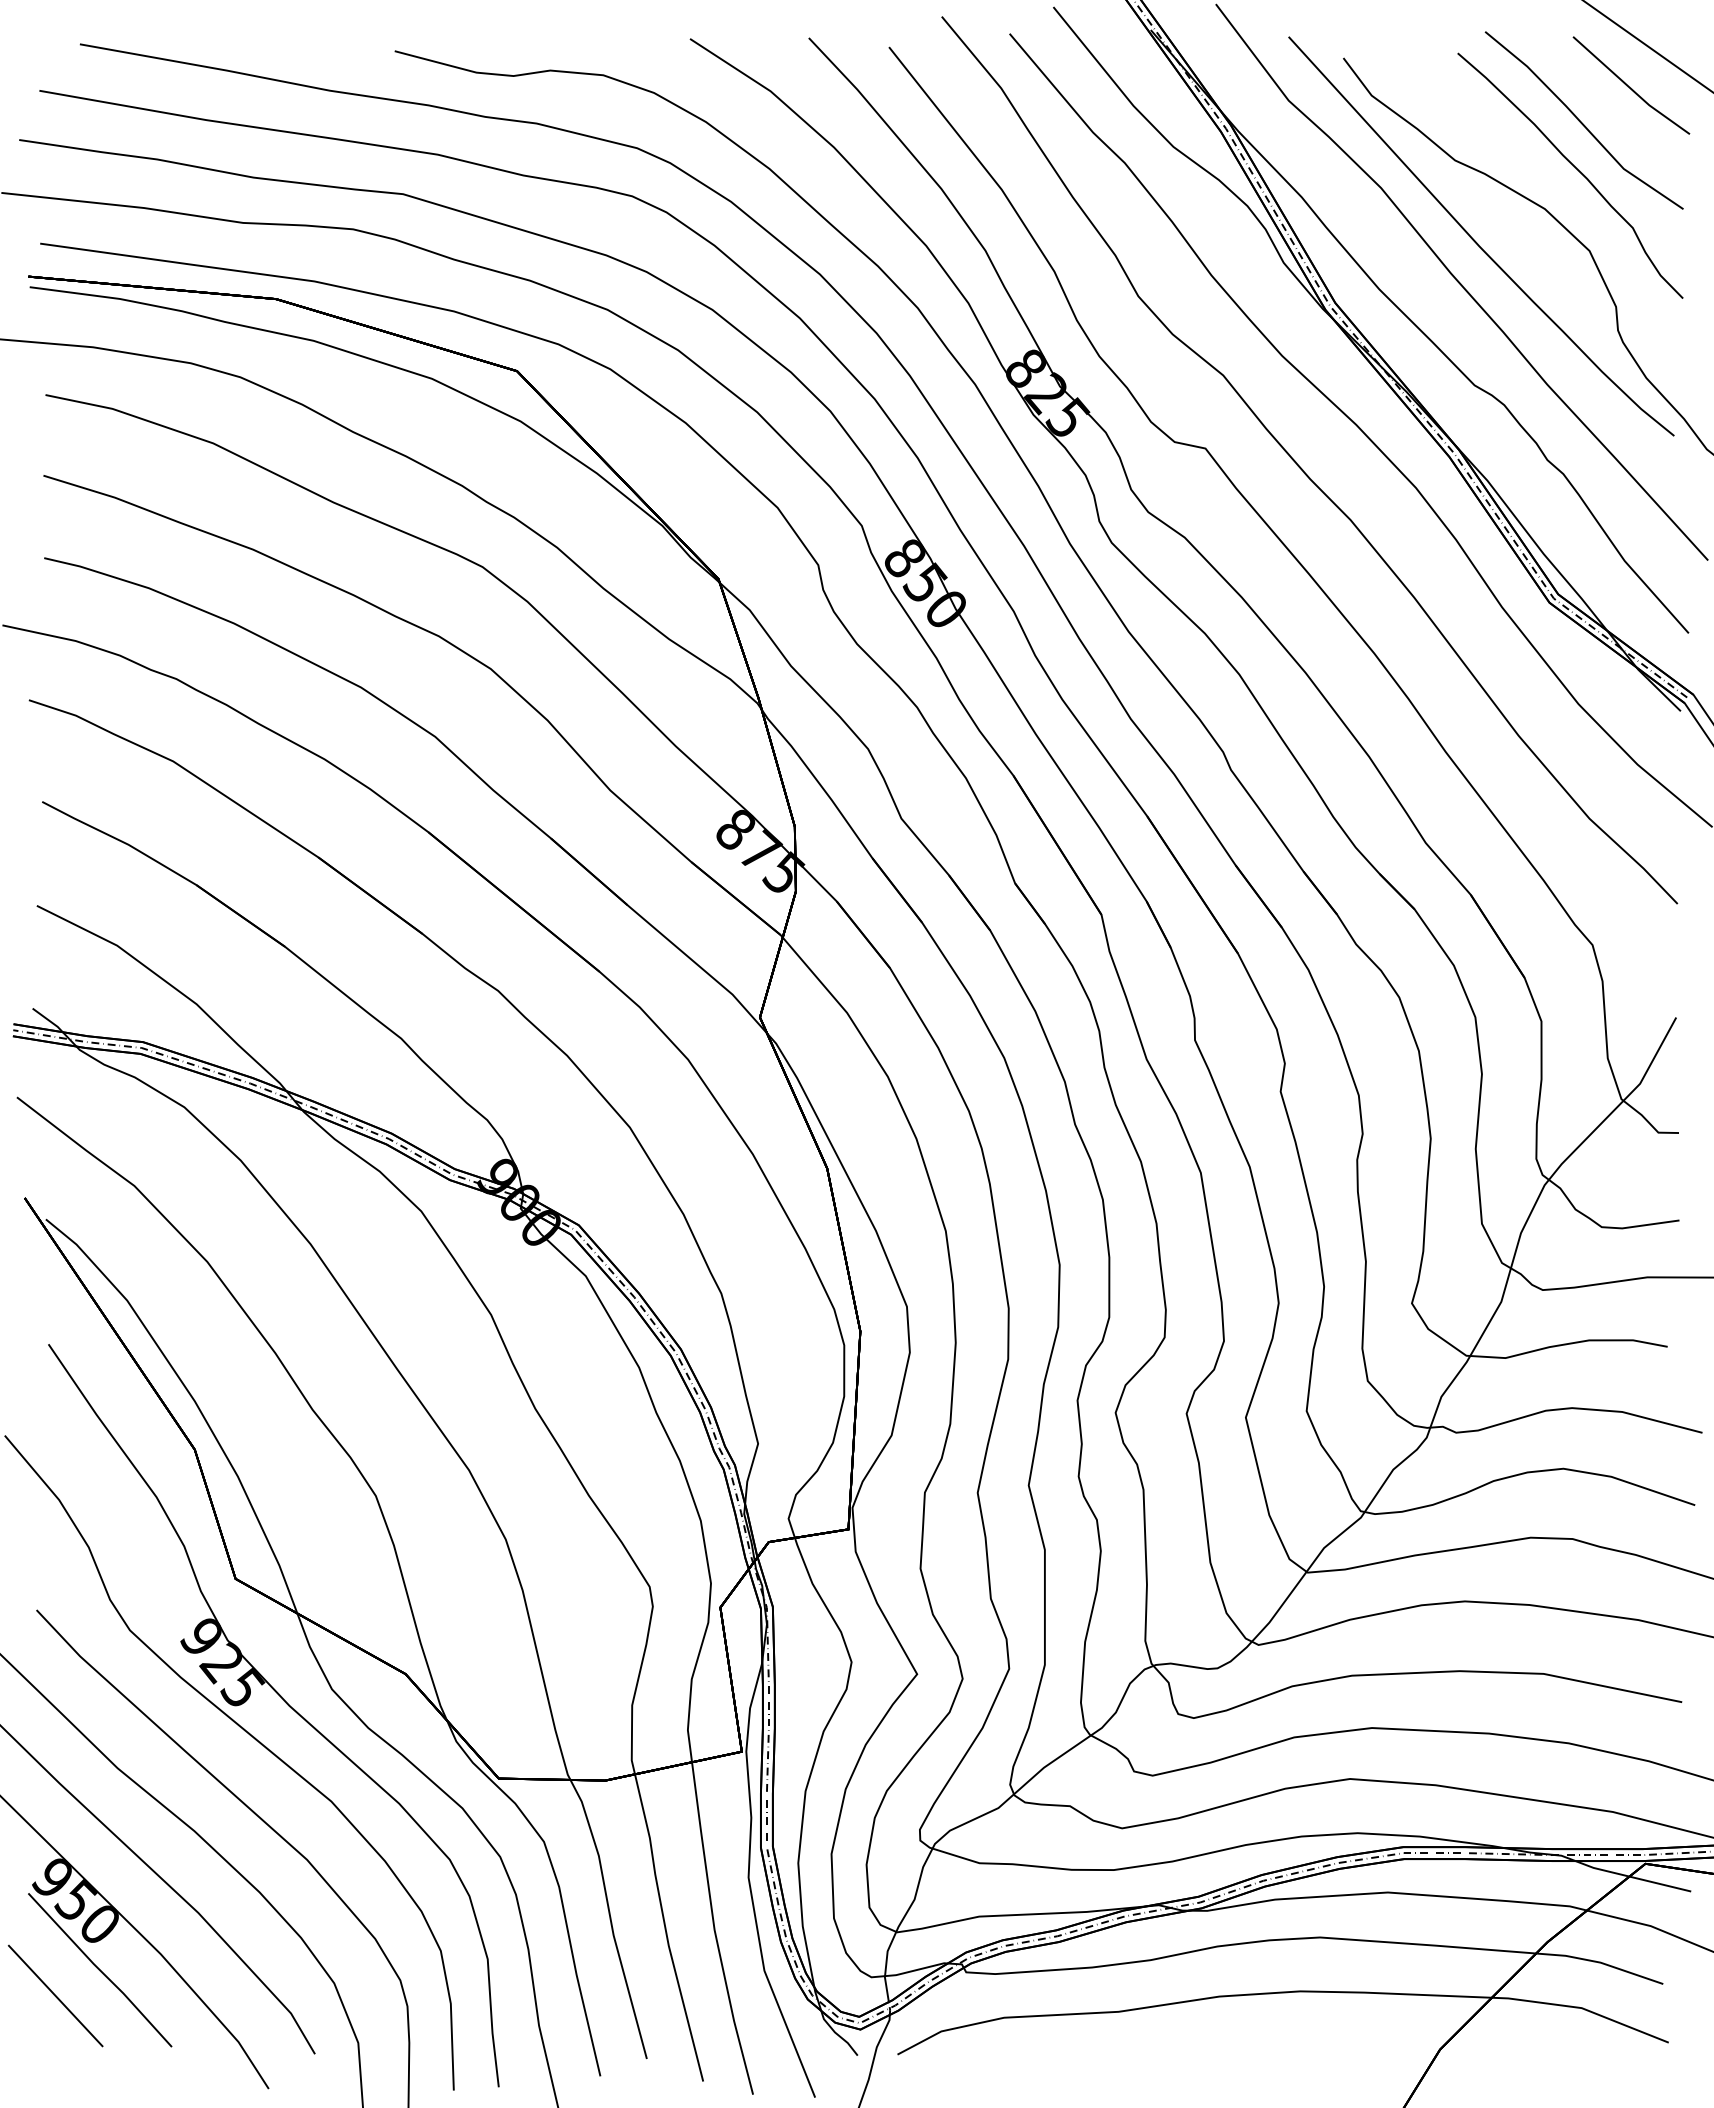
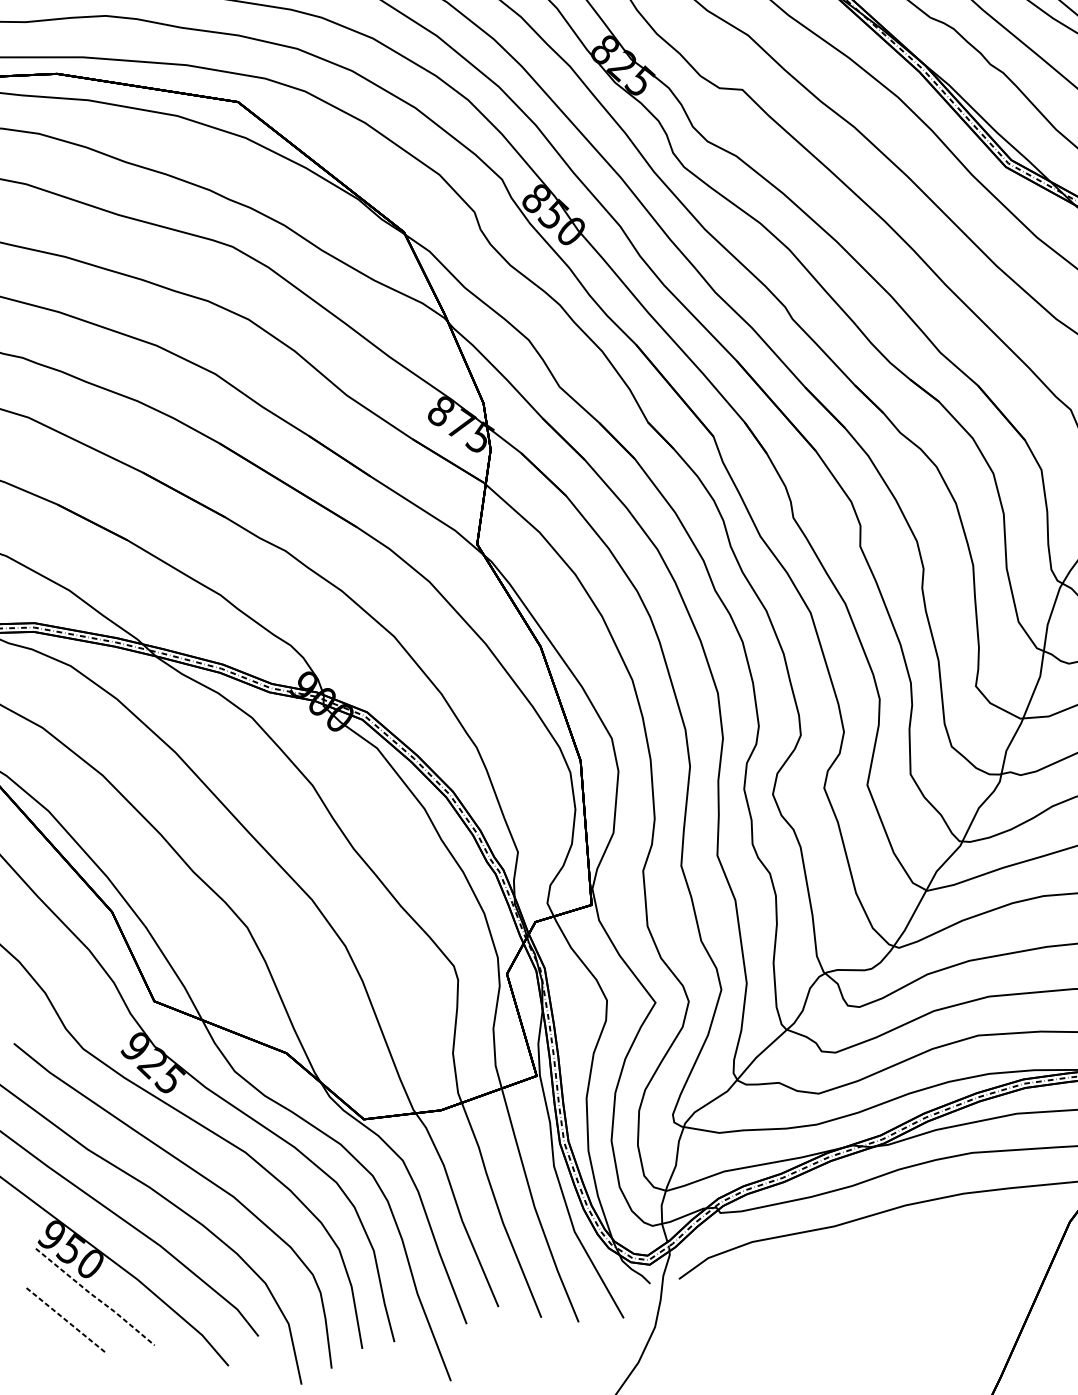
line: (100, 1970) -> (95, 1297), solid -> dashed
line: (55, 1996) -> (65, 1320), solid -> dashed

